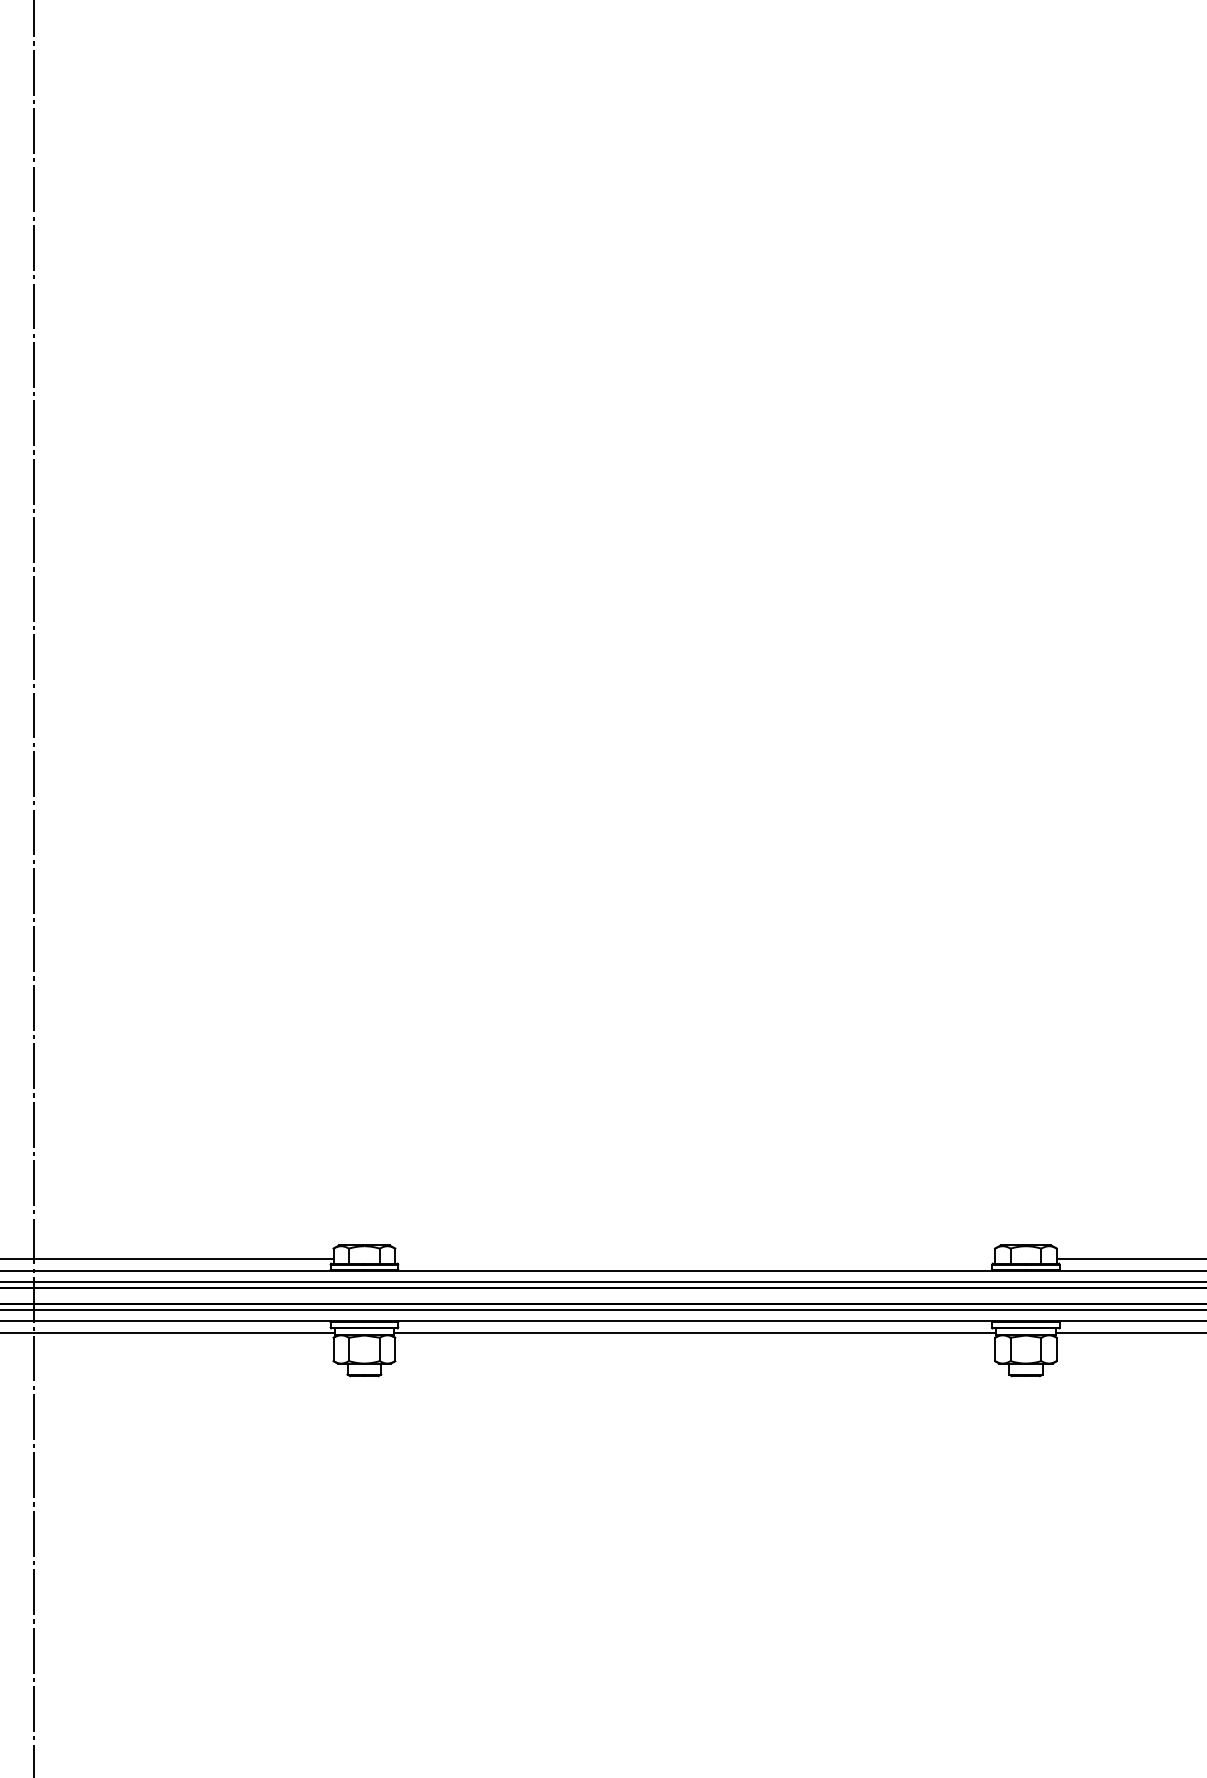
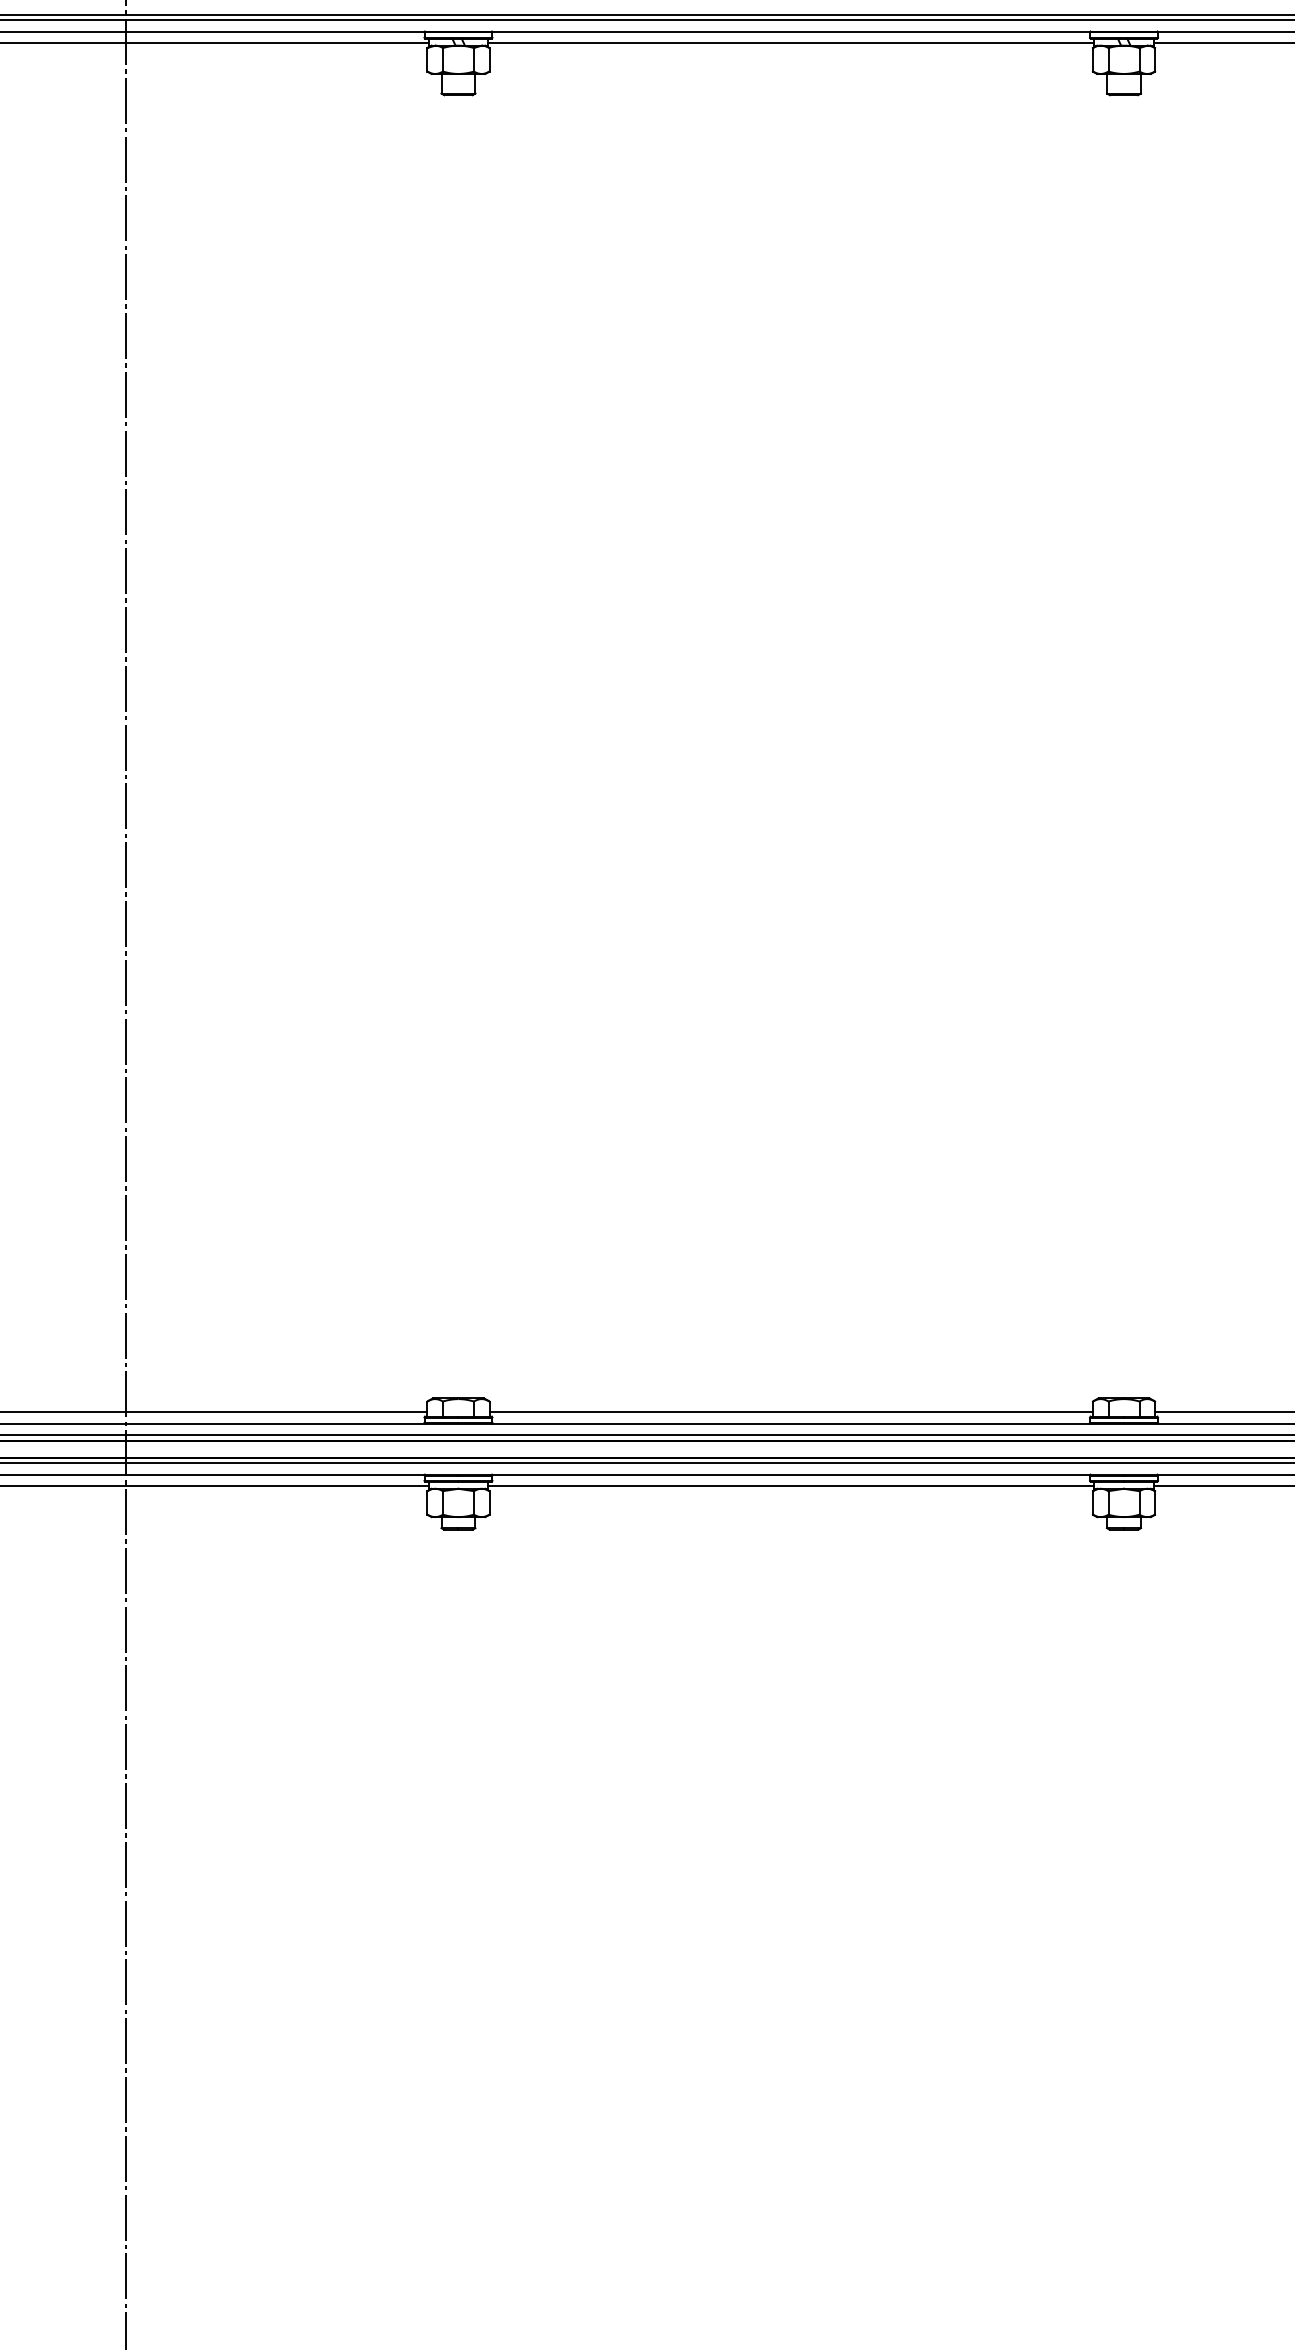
line: (694, 1259) -> (790, 1412), added

